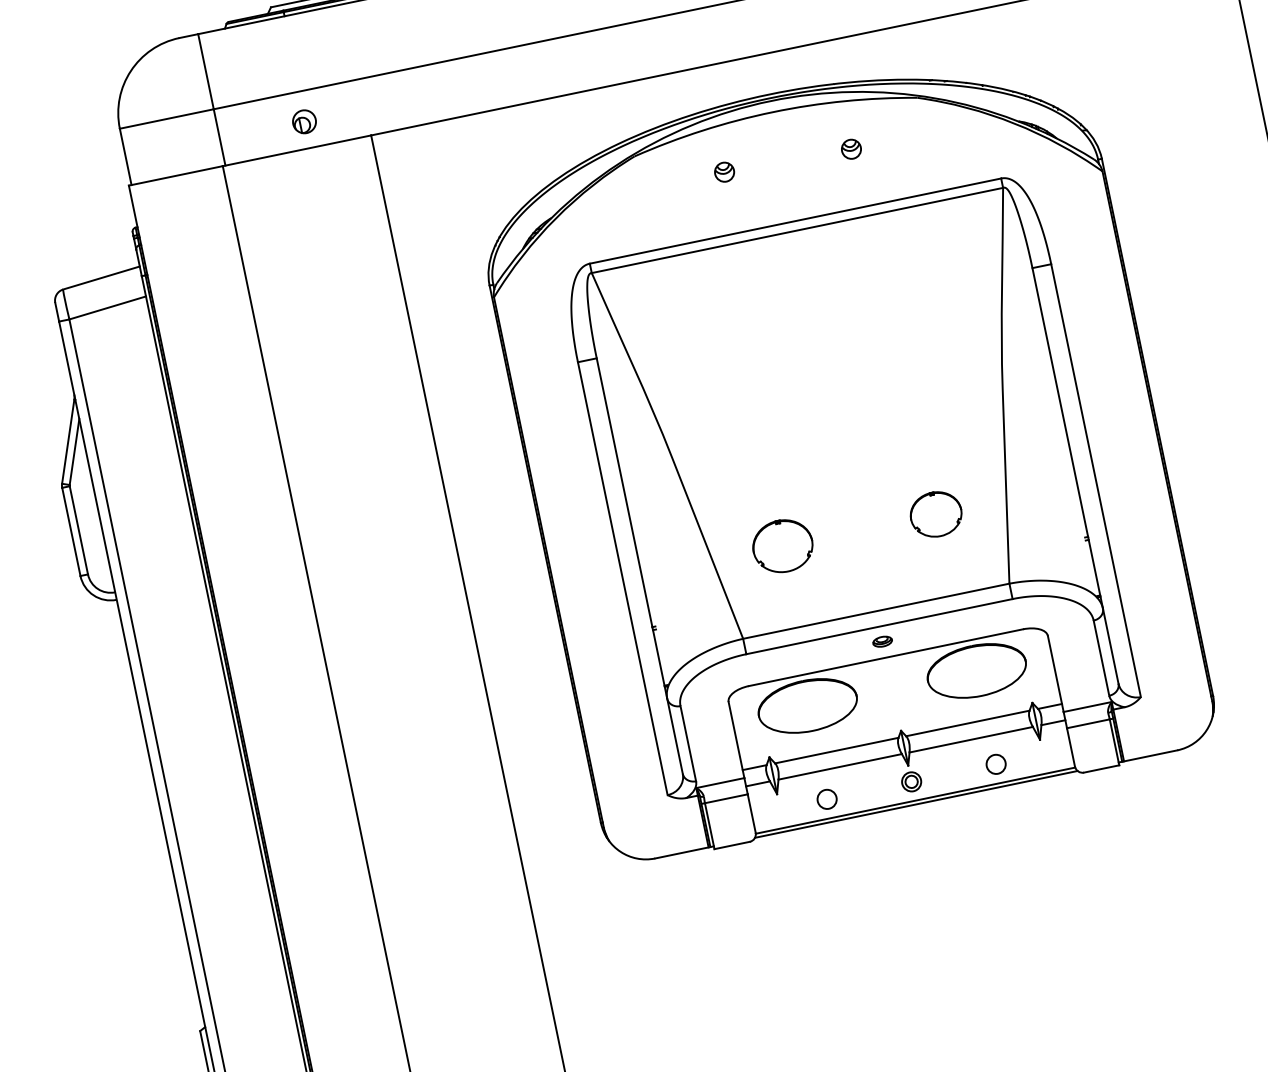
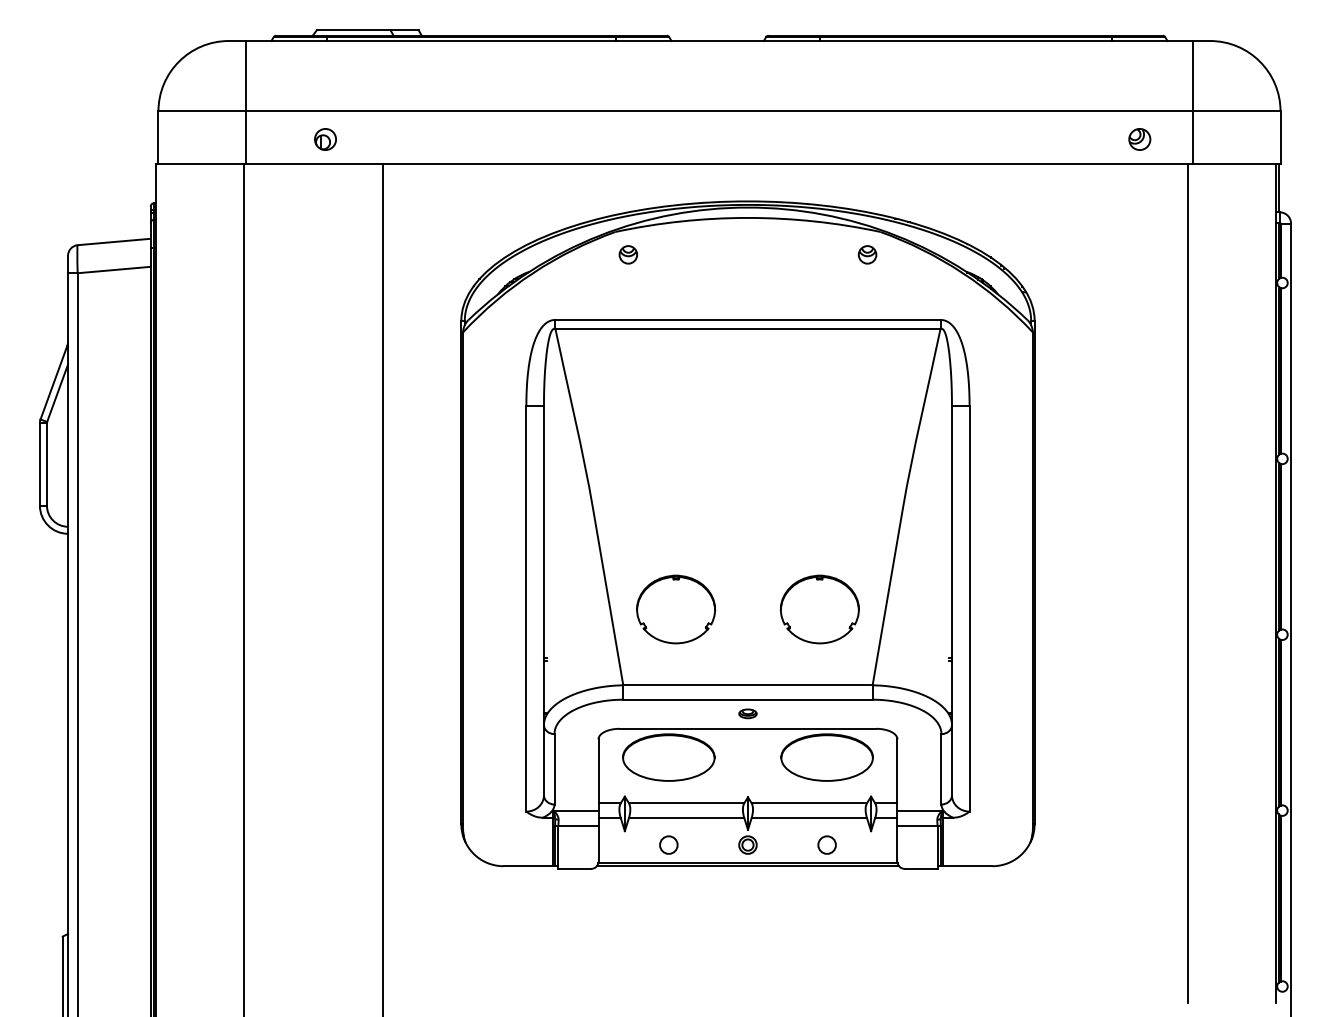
part: (851, 148) -> (867, 254), moved
part: (723, 172) -> (627, 254), moved
part: (935, 514) -> (819, 609), size x1.67
part: (783, 546) -> (676, 609), size x1.43

